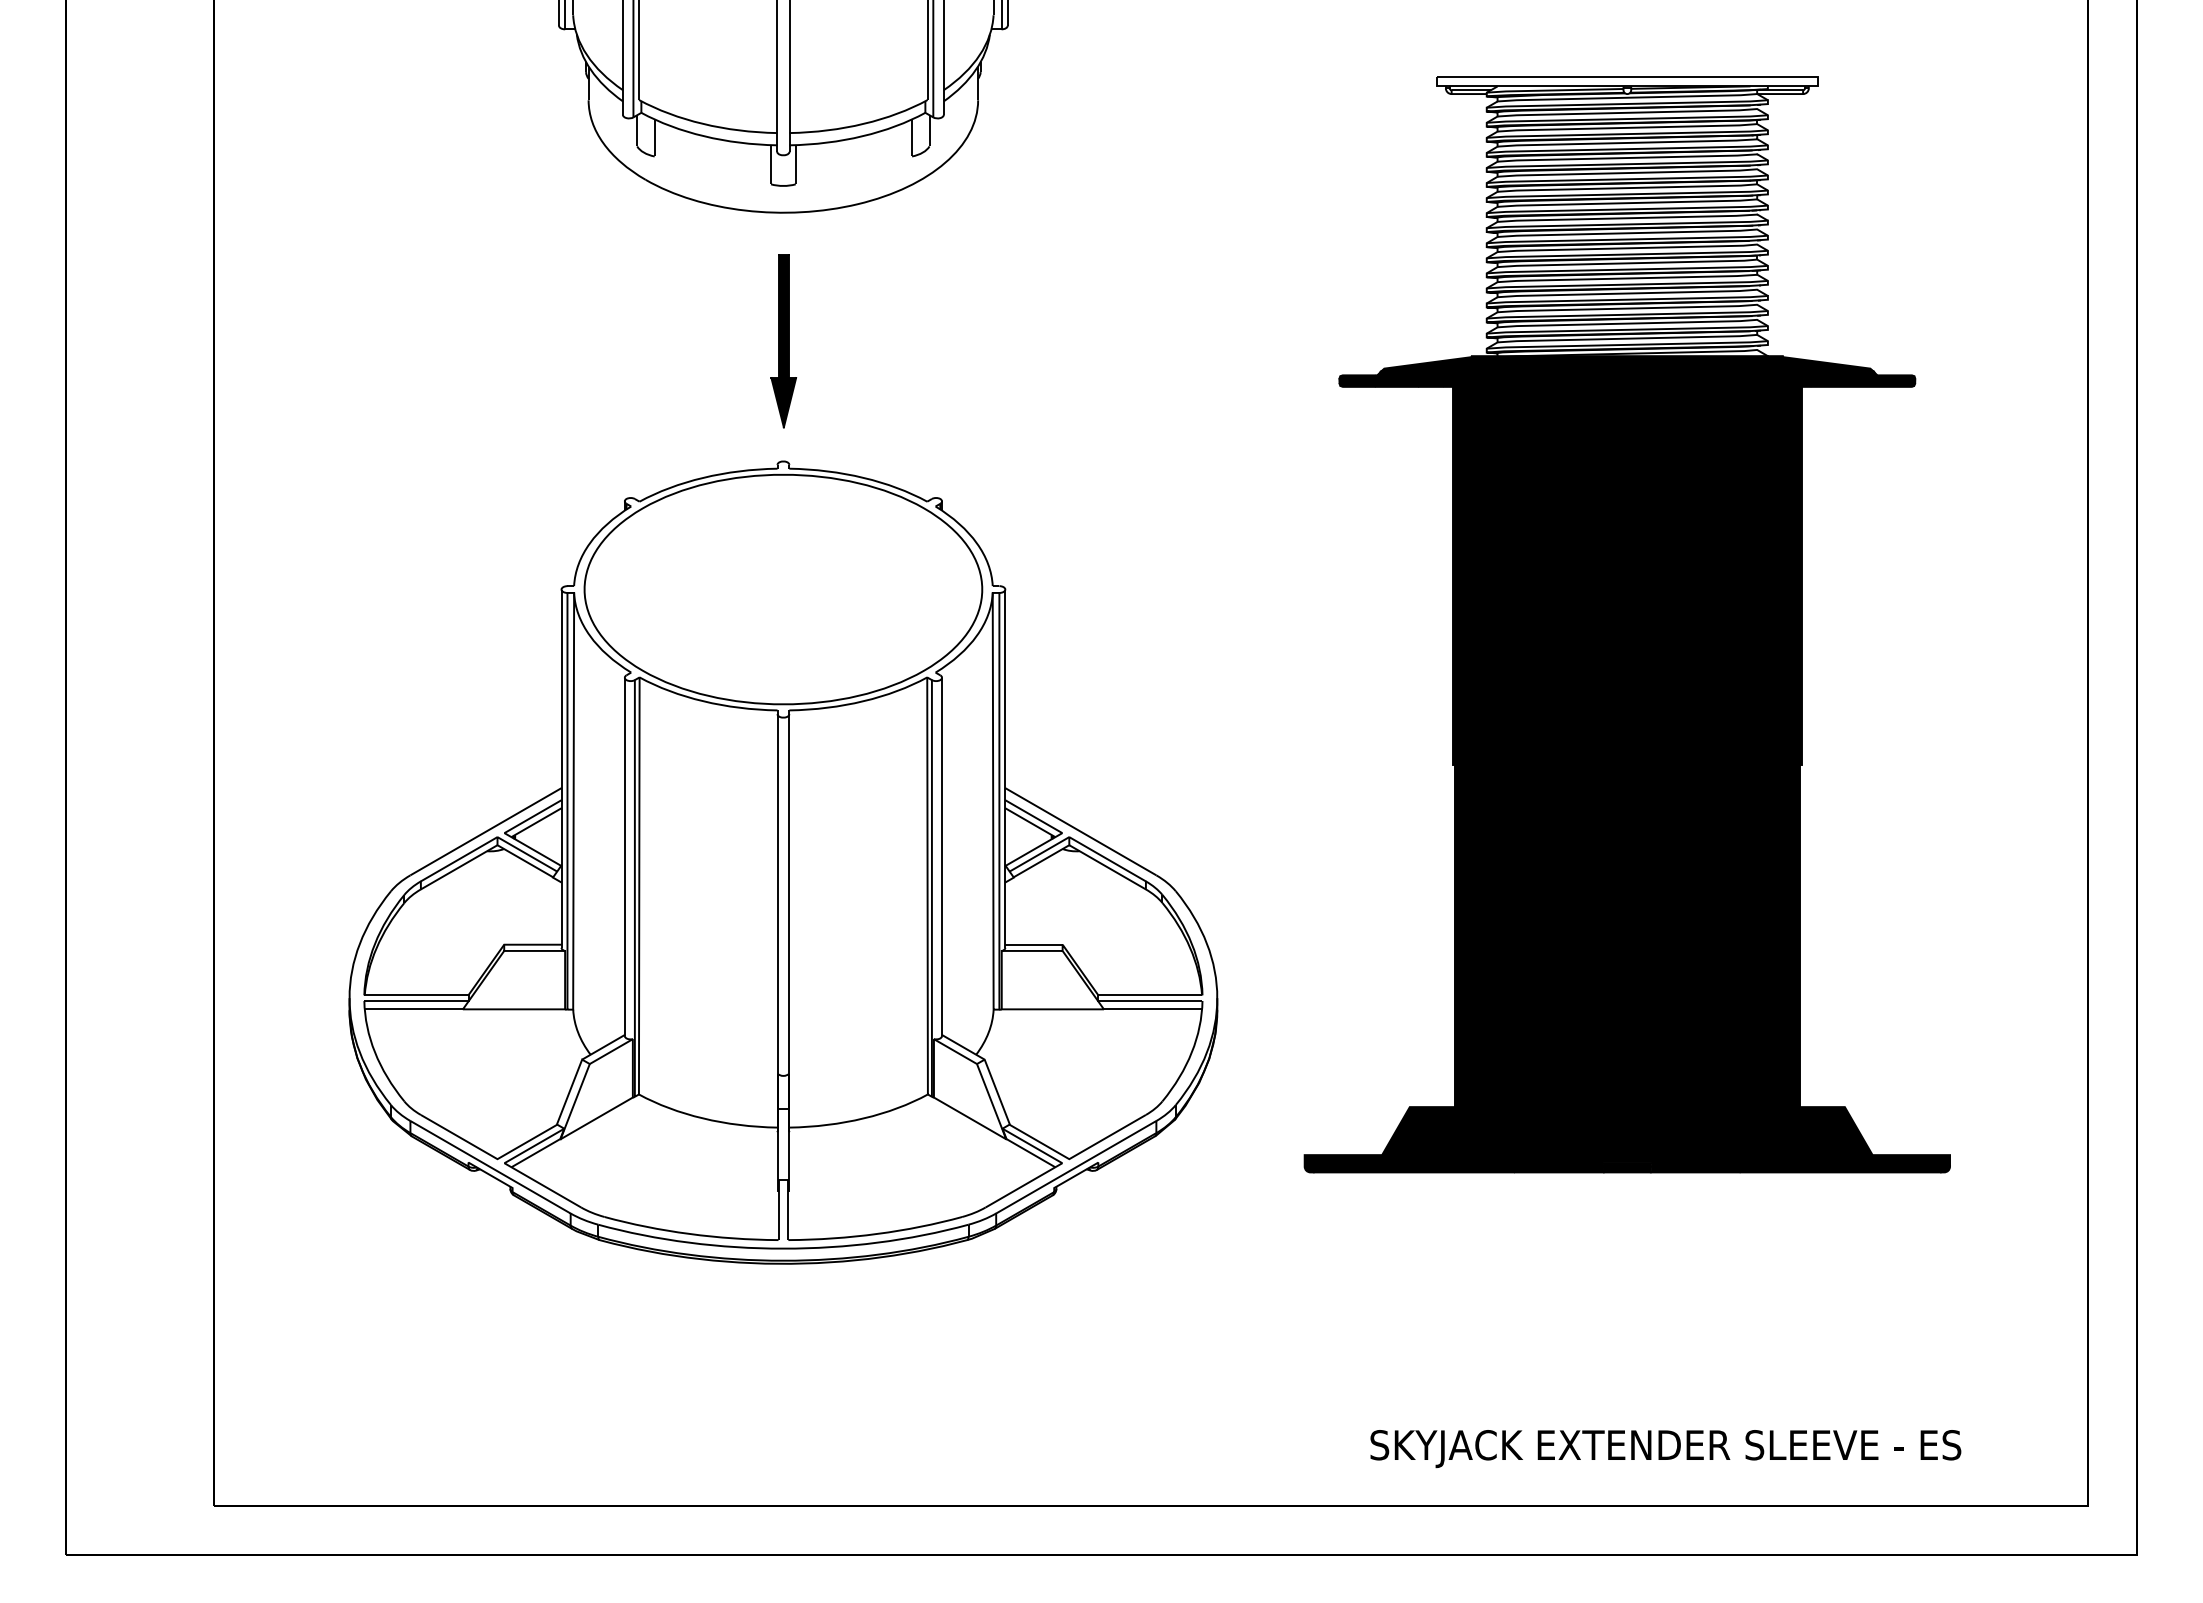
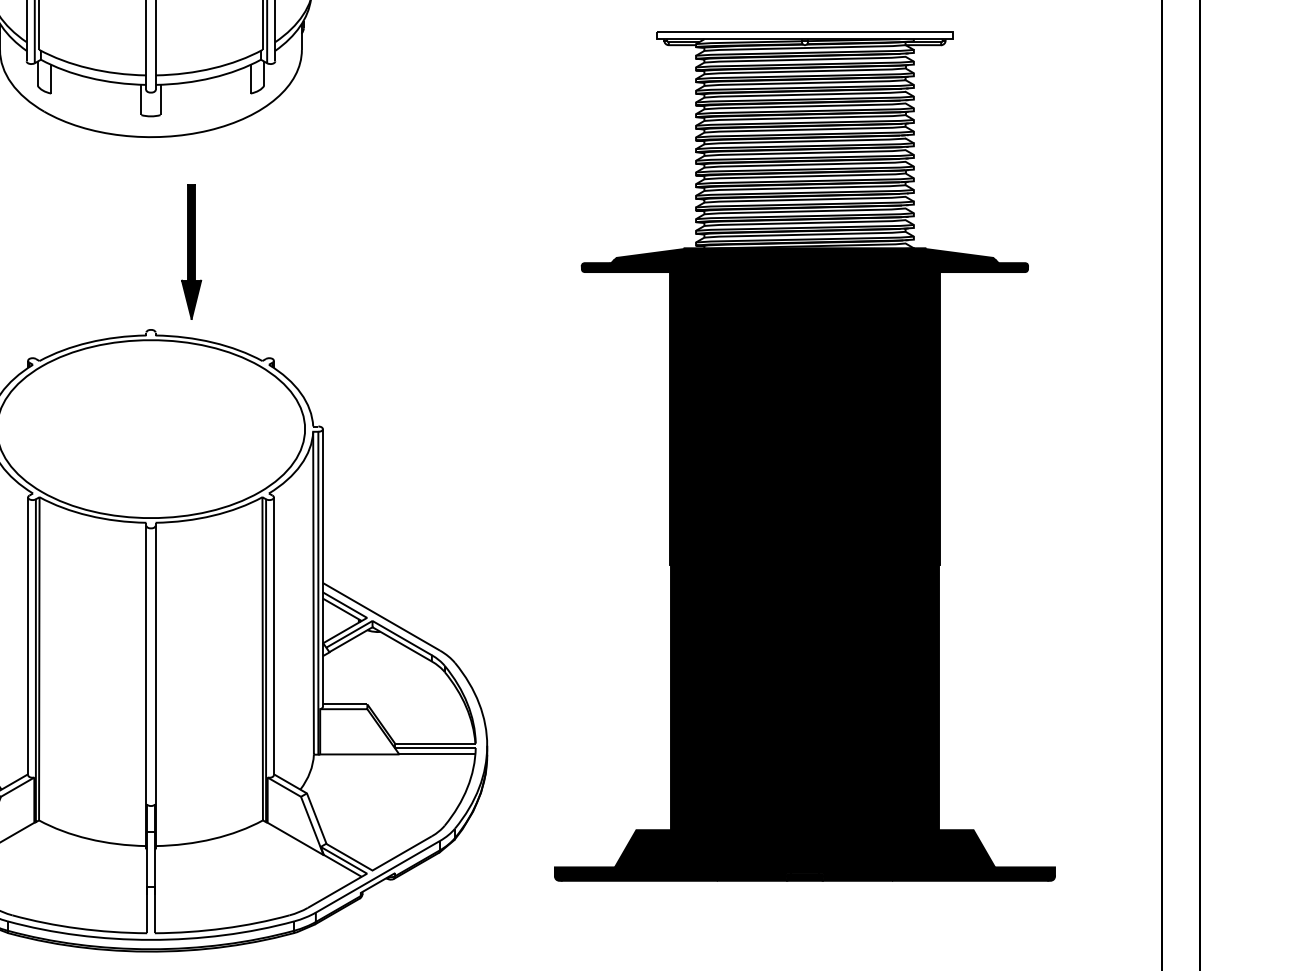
part: (783, 341) -> (191, 252), moved

